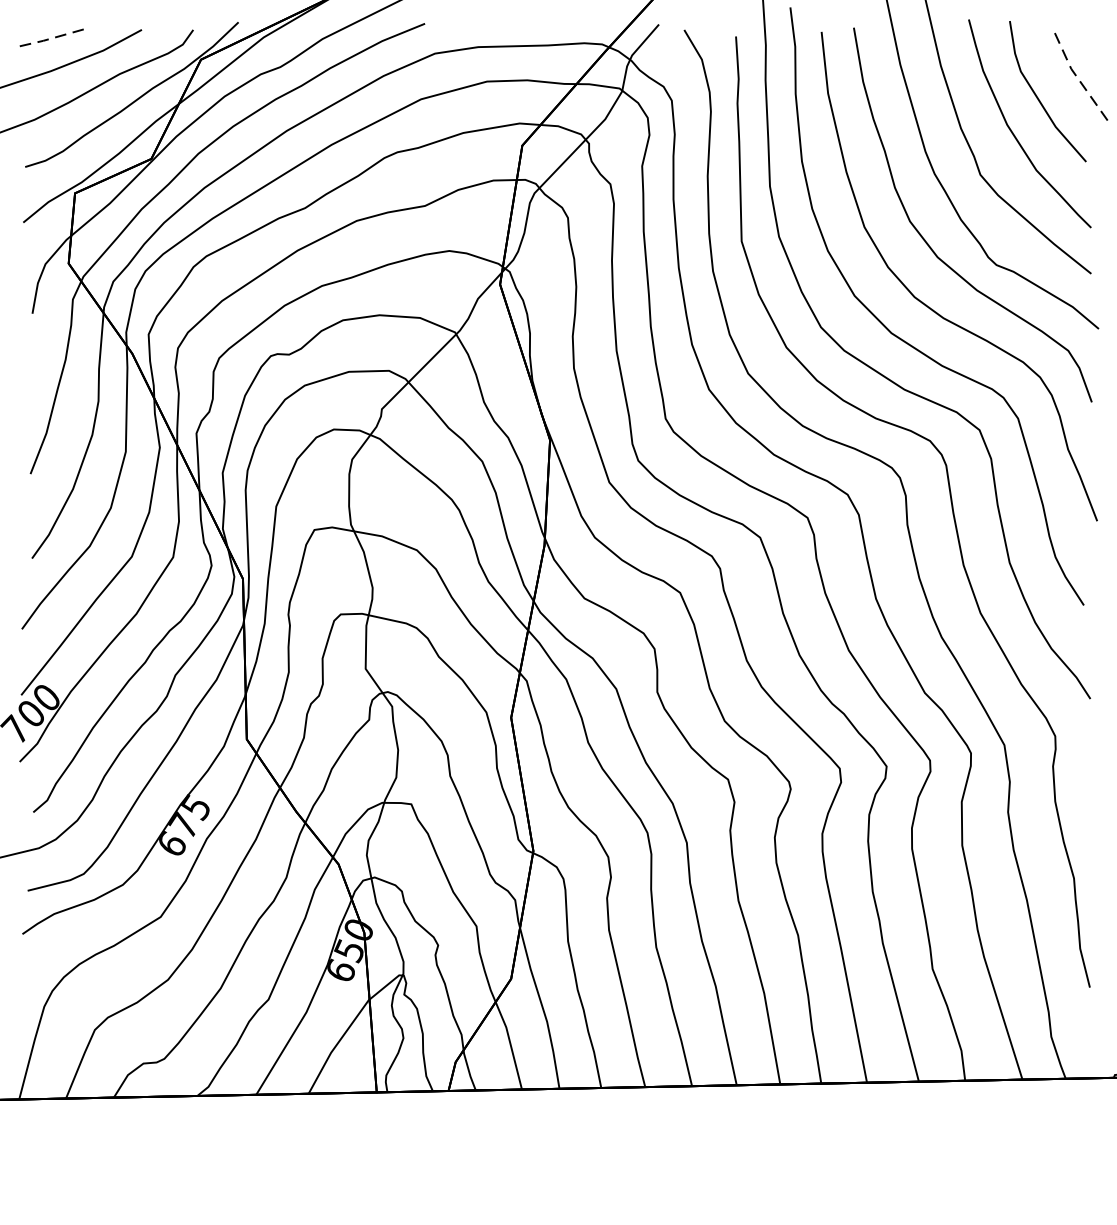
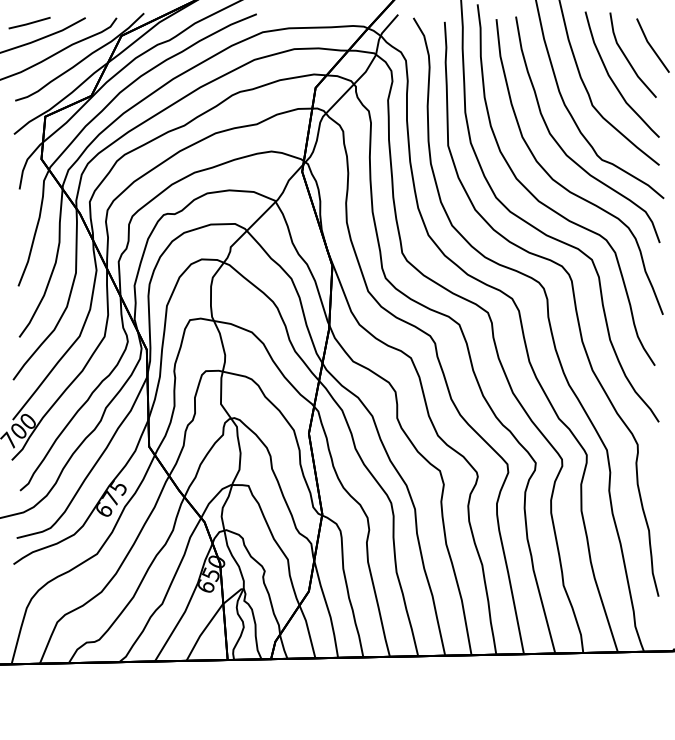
line: (47, 39) -> (28, 23), dashed -> solid
line: (1076, 77) -> (650, 46), dashed -> solid

